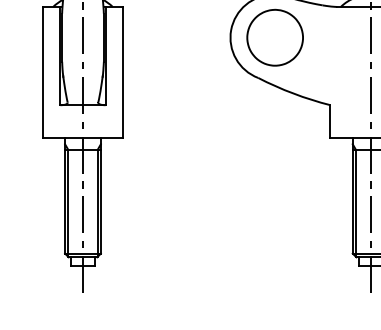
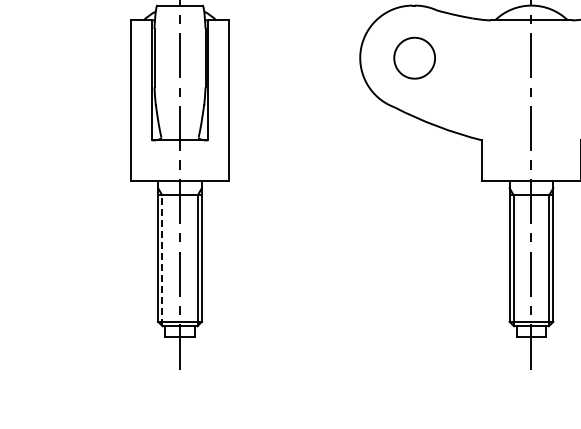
part: (274, 38) -> (414, 58), size x0.6
line: (68, 202) -> (162, 259), solid -> dashed

